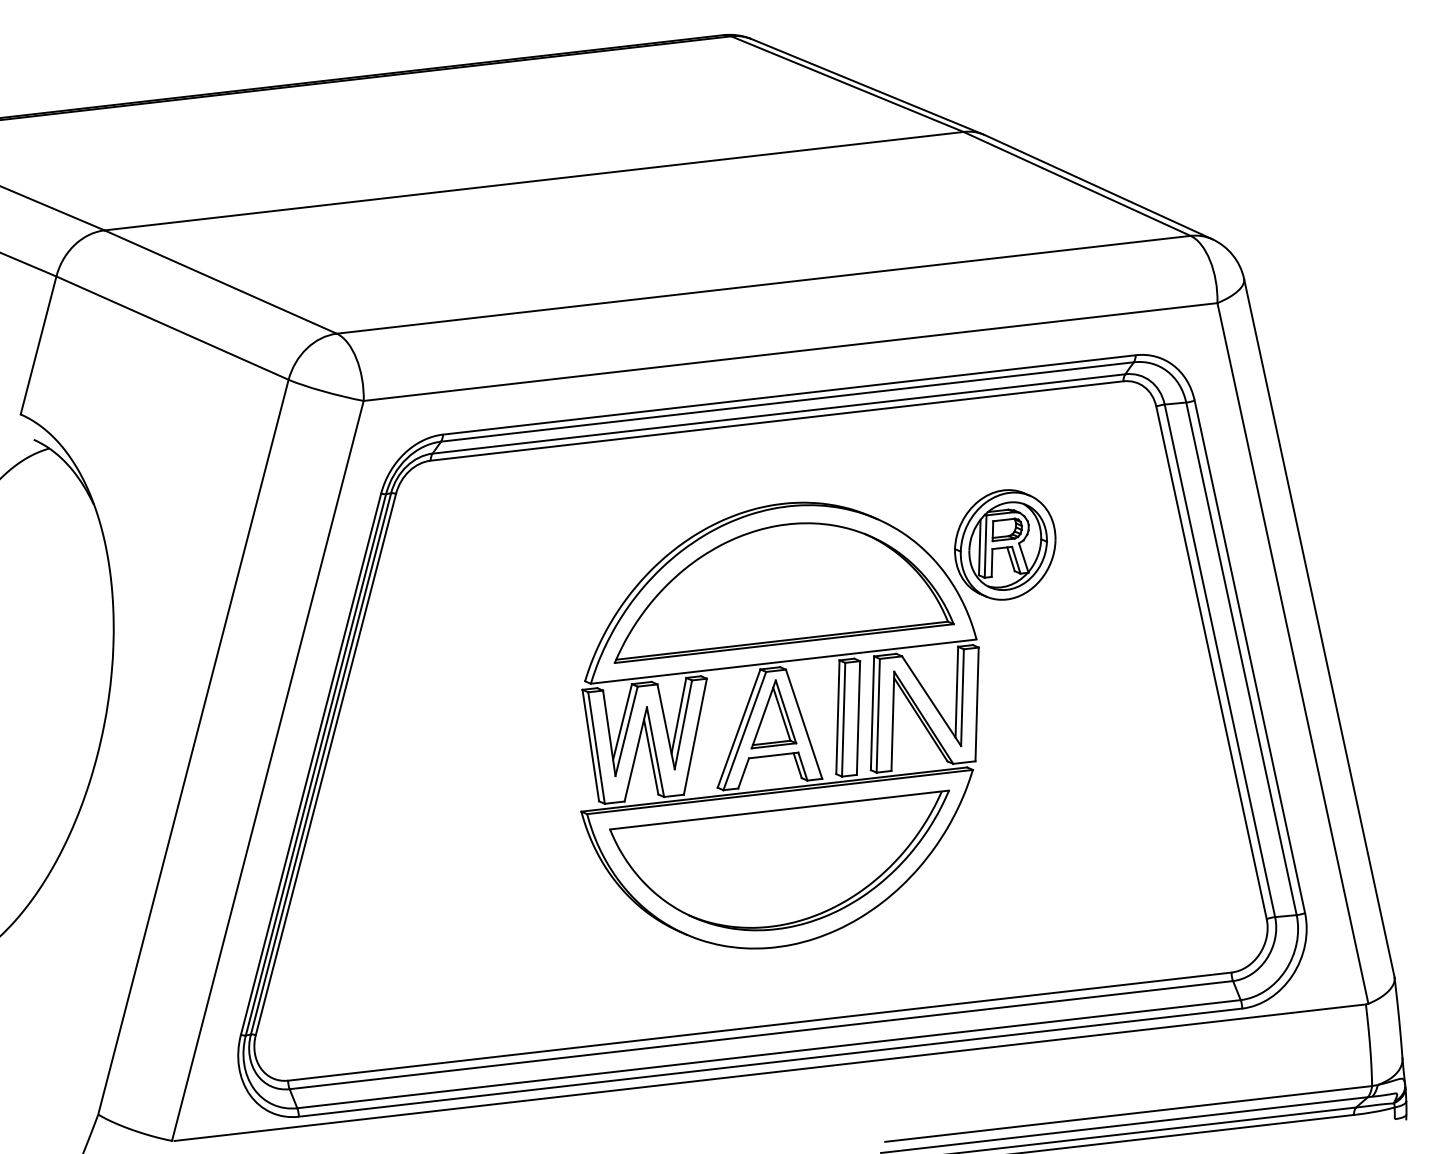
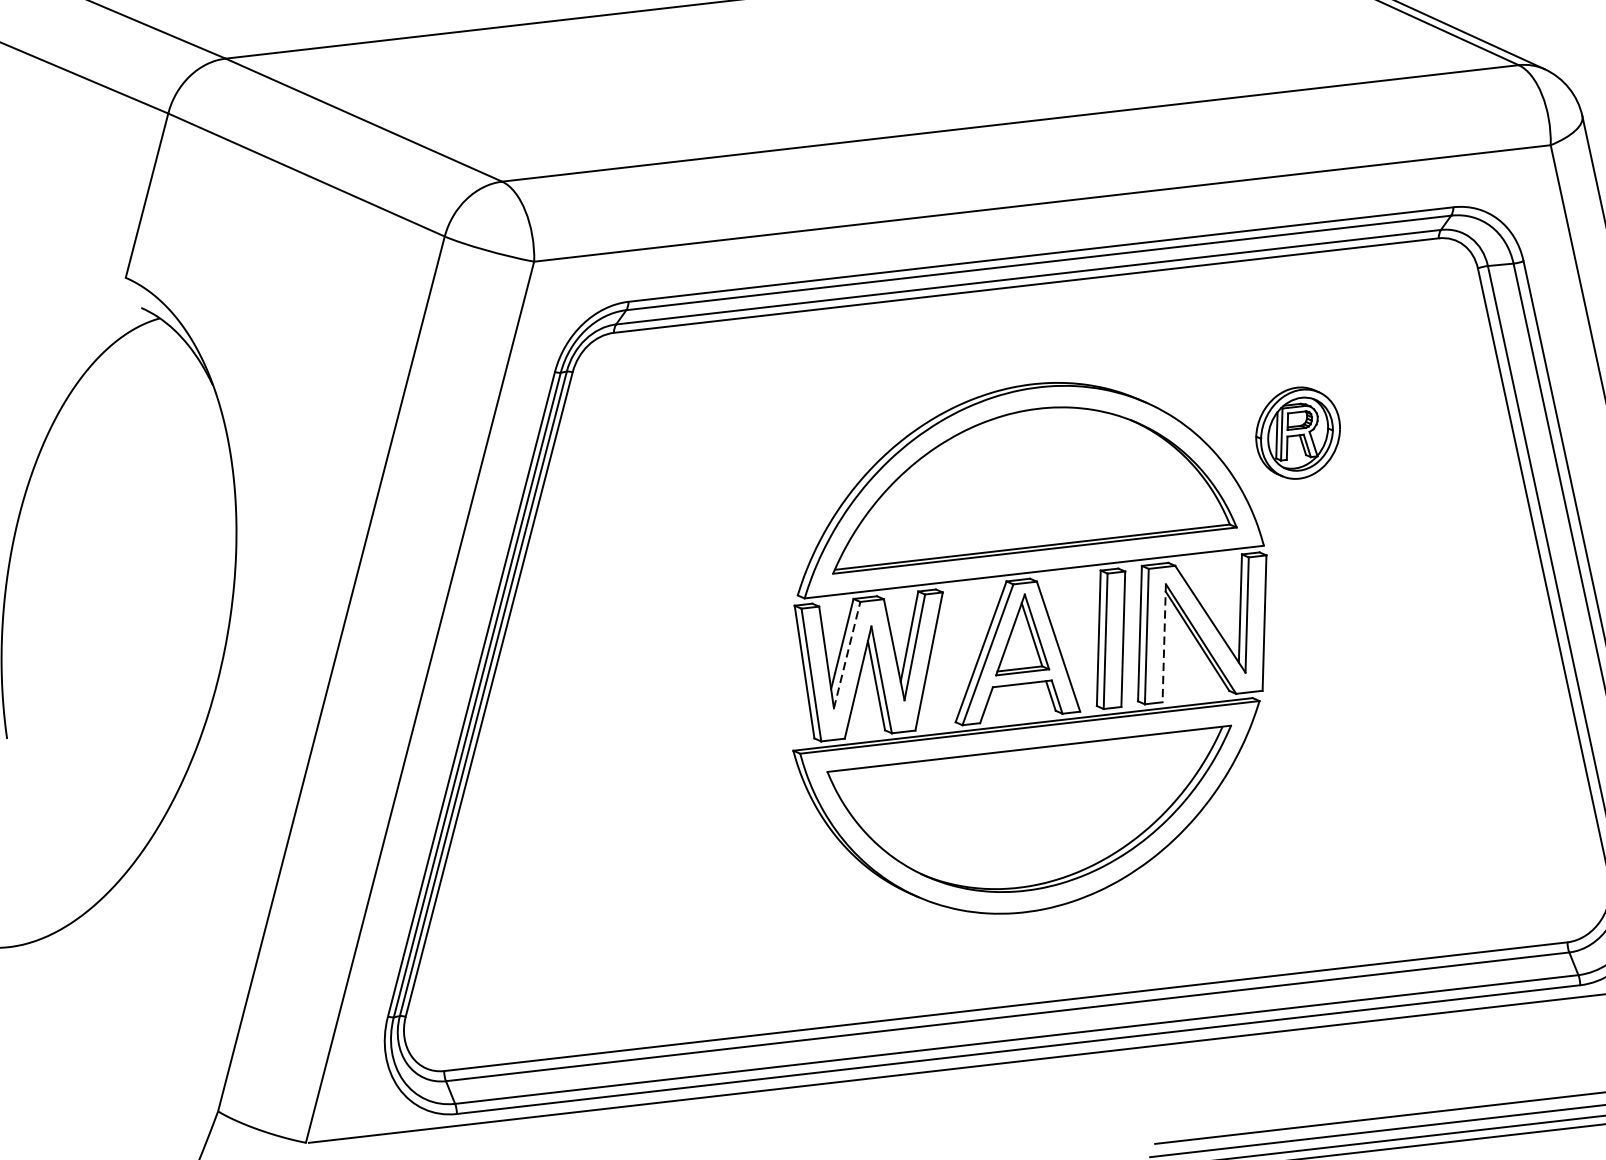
part: (1005, 544) -> (1298, 432), size x0.7
line: (892, 721) -> (1163, 643), solid -> dashed
line: (626, 730) -> (847, 654), solid -> dashed

